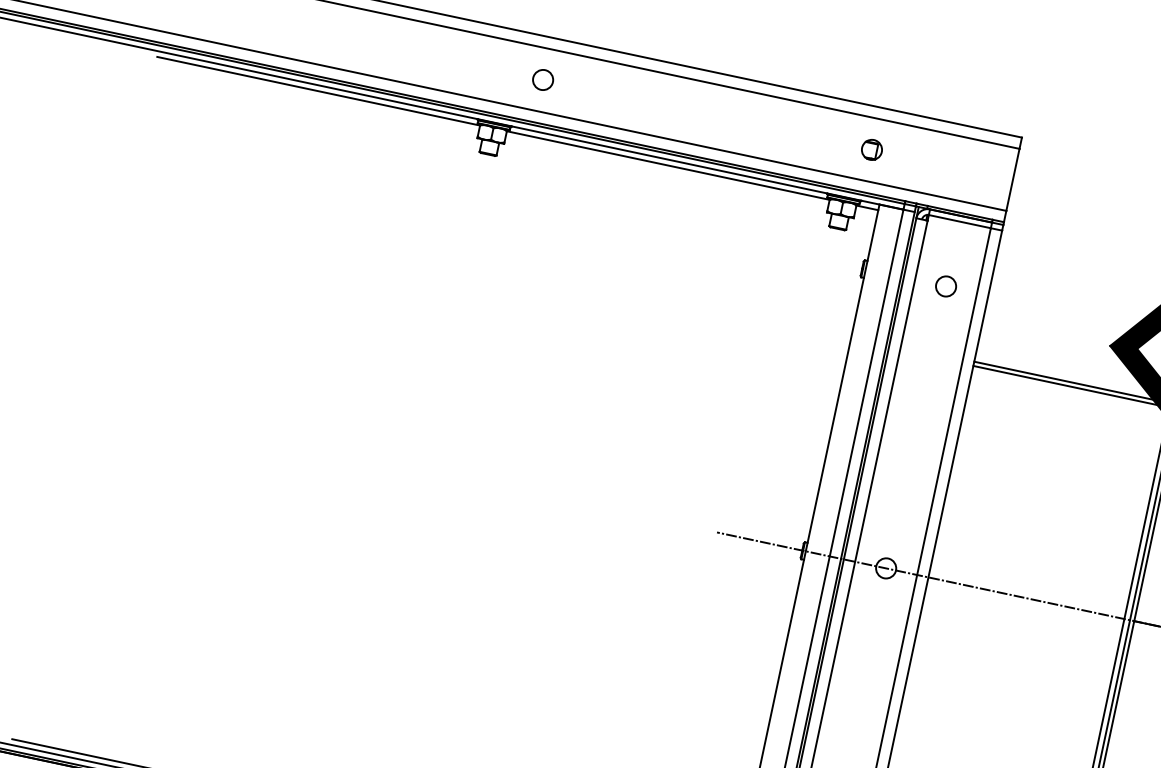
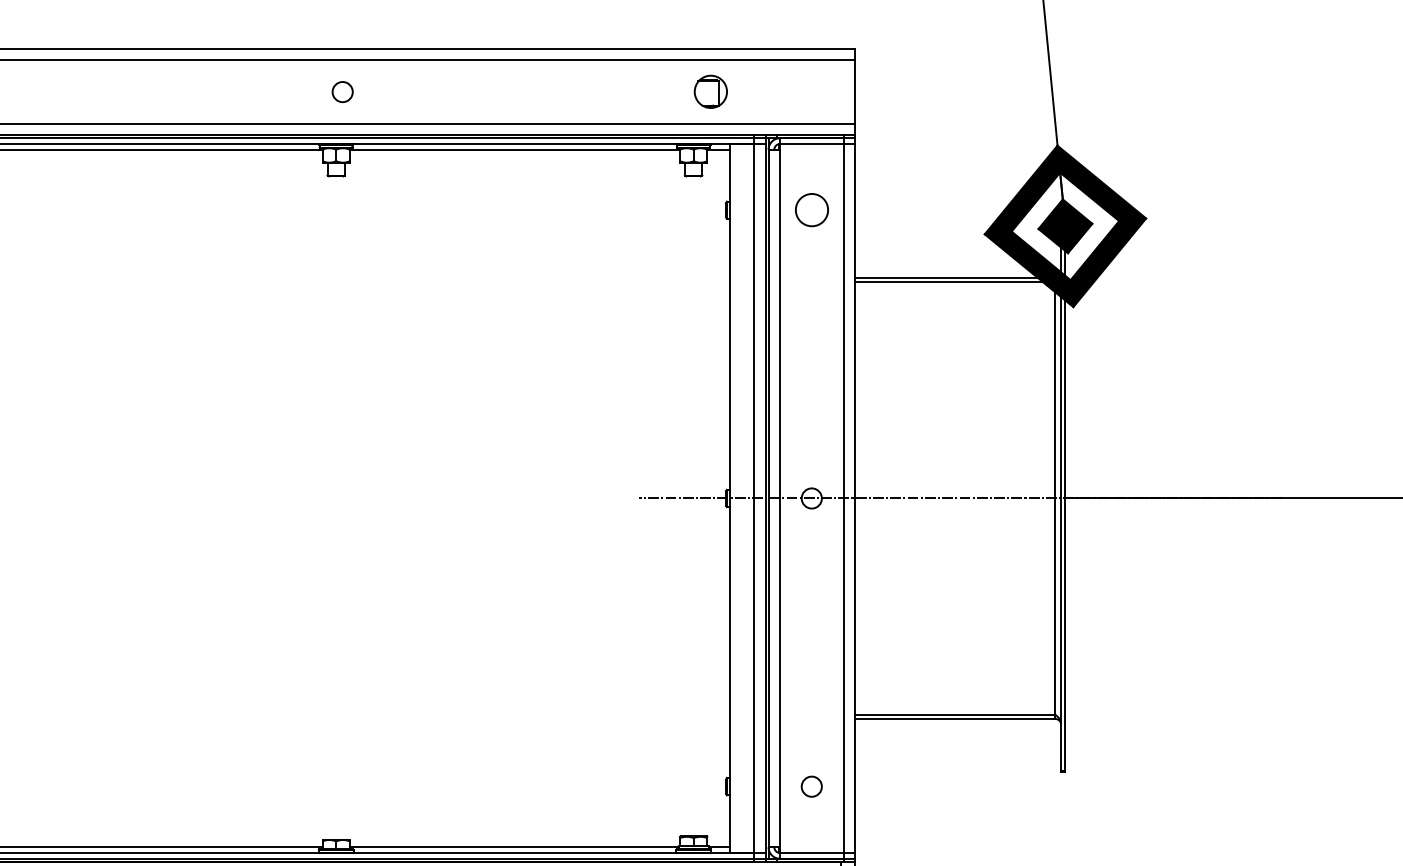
circle: (542, 80) -> (342, 92), moved
part: (871, 150) -> (710, 92), size x1.6
circle: (945, 286) -> (811, 210), size x1.6

